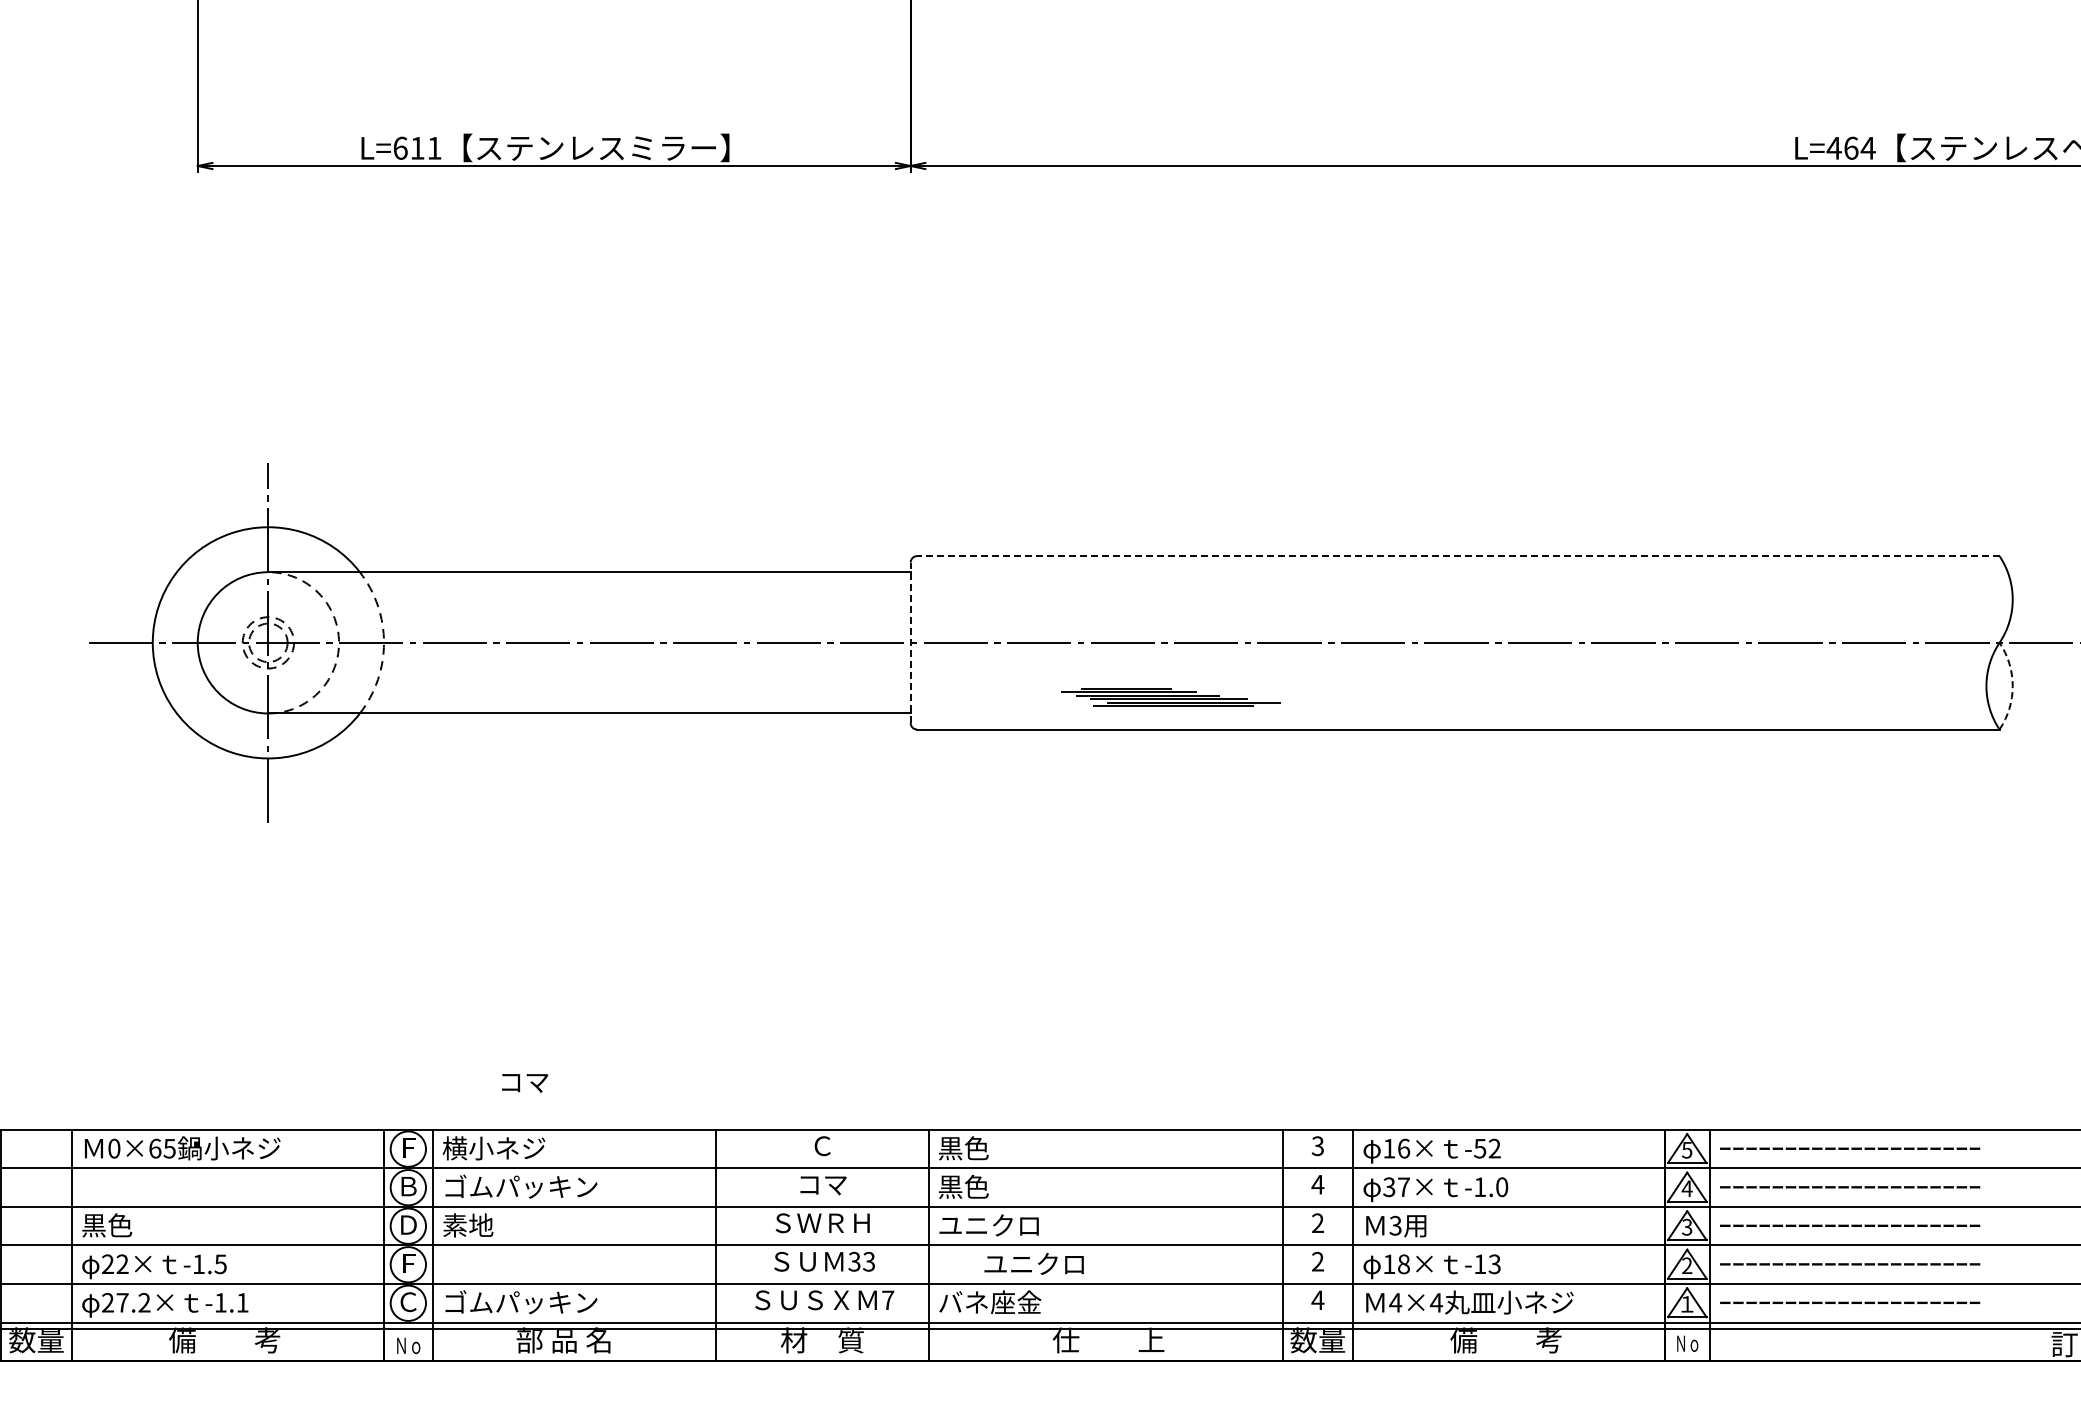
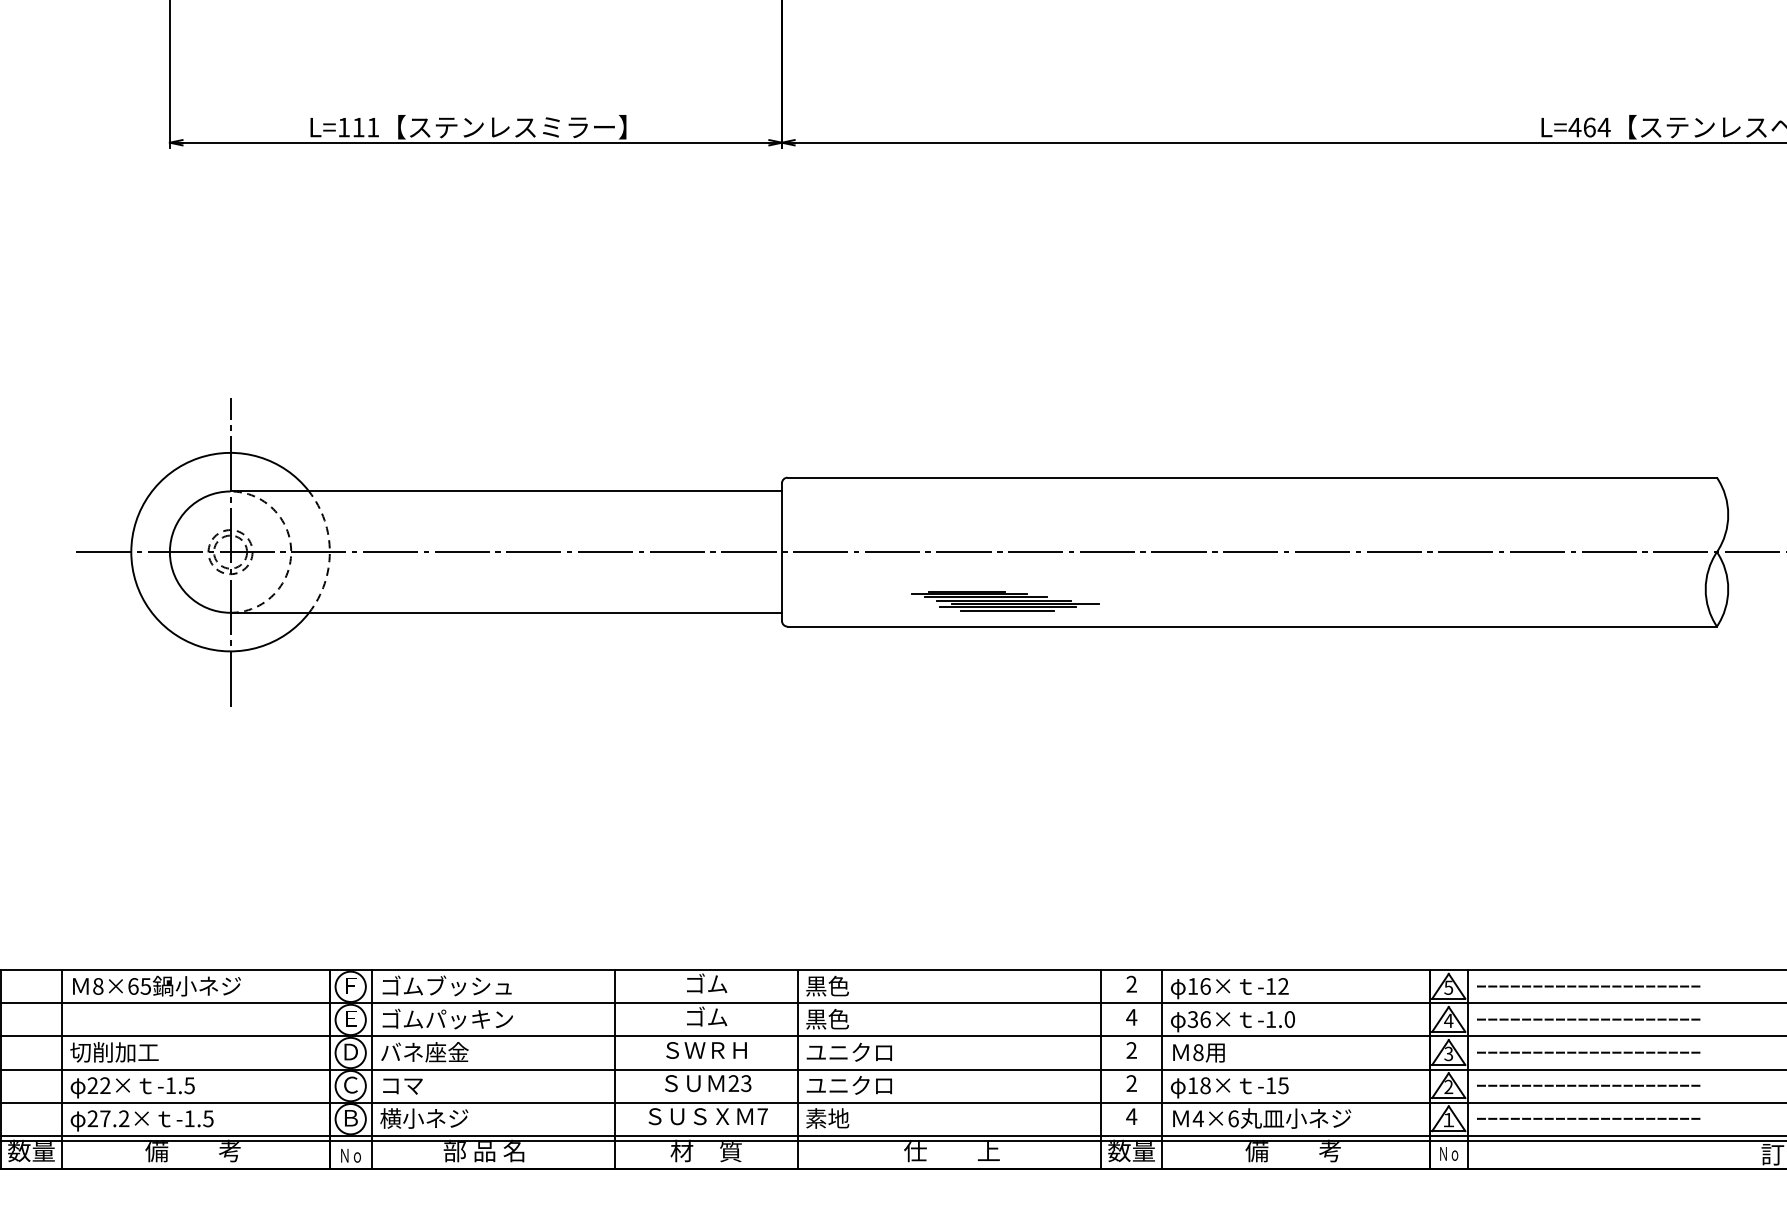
text: (400, 147) -> (343, 126), L=611 -> L=111
line: (1457, 556) -> (1251, 478), dashed -> solid
line: (910, 642) -> (781, 551), dashed -> solid
arc: (2012, 686) -> (1728, 589), dashed -> solid
line: (1173, 710) -> (1007, 610), added
text: (525, 1083) -> (403, 1086), moved
text: (823, 1144) -> (707, 982), Ｃ -> ゴム
text: (1317, 1146) -> (1131, 984), 3 -> 2
text: (114, 1148) -> (98, 986), 0×65 -> 8×65
text: (518, 1148) -> (445, 986), 横小ネジ -> ゴムブッシュ
text: (1480, 1148) -> (1271, 986), -52 -> -12
text: (823, 1183) -> (707, 1016), コマ -> ゴム
text: (408, 1186) -> (350, 1018), Ｂ -> Ｅ
text: (1404, 1187) -> (1206, 1019), 37× -> 36×
text: (132, 1225) -> (113, 1052), 黒色 -> 切削加工
text: (494, 1225) -> (424, 1052), 素地 -> バネ座金
text: (1395, 1225) -> (1198, 1052), 3 -> 8
text: (854, 1261) -> (733, 1083), 33 -> 23
text: (408, 1263) -> (350, 1085), Ｆ -> Ｃ
text: (1033, 1263) -> (848, 1085), moved
text: (1494, 1263) -> (1283, 1085), -13 -> -15
text: (242, 1302) -> (208, 1118), -1.1 -> -1.5
text: (408, 1302) -> (350, 1118), Ｃ -> Ｂ
text: (519, 1302) -> (446, 1118), ゴムパッキン -> 横小ネジ
text: (990, 1302) -> (850, 1118), バネ座金 -> 素地
text: (1436, 1302) -> (1233, 1118), 4×4 -> 4×6

